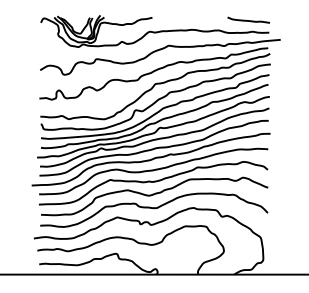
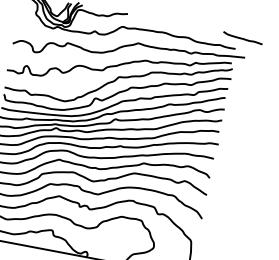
curve: (248, 20) -> (242, 38), moved

